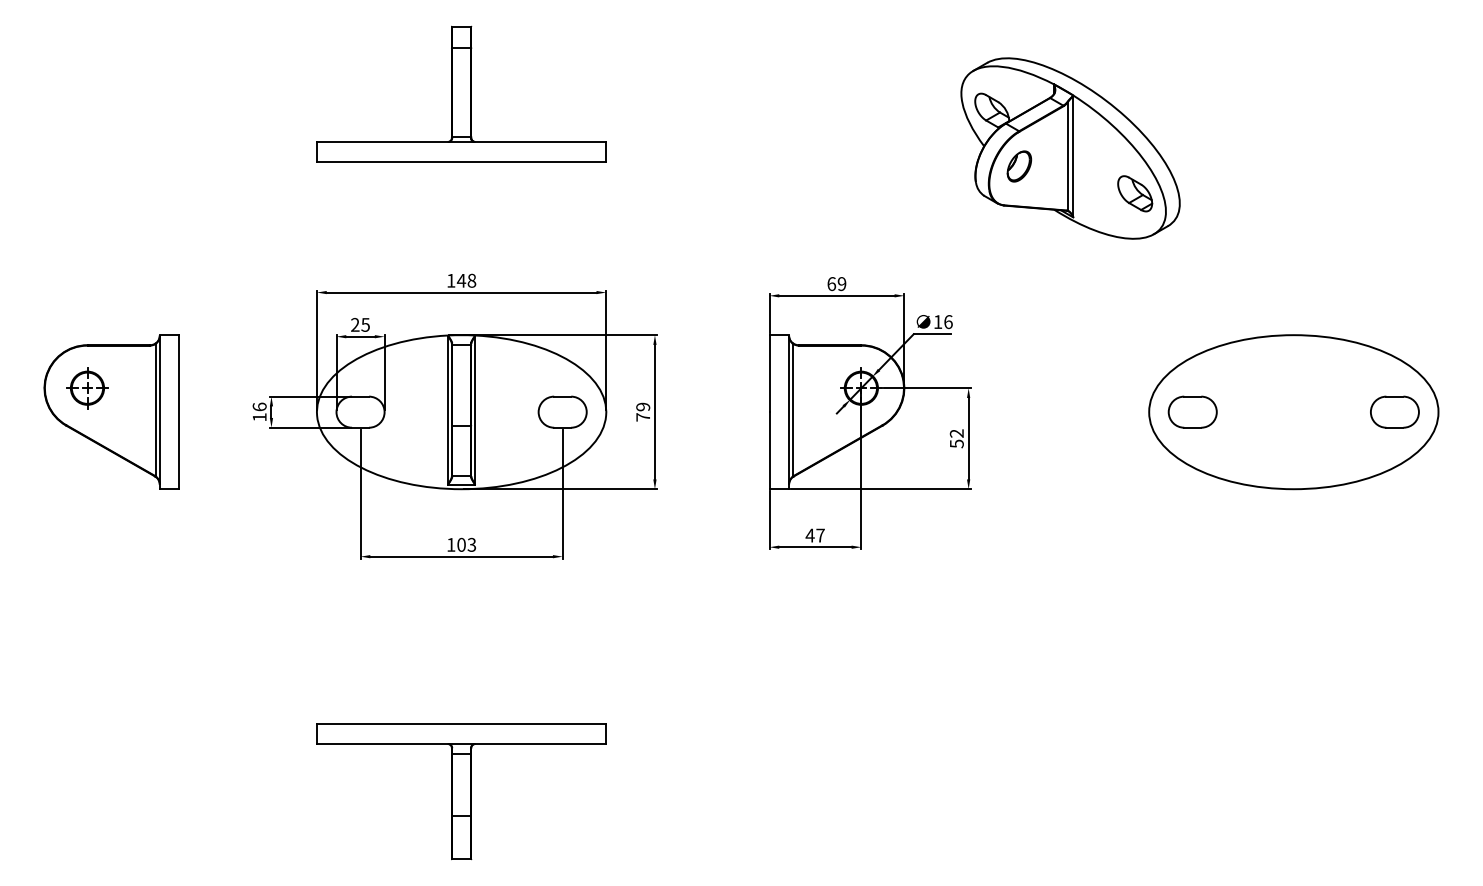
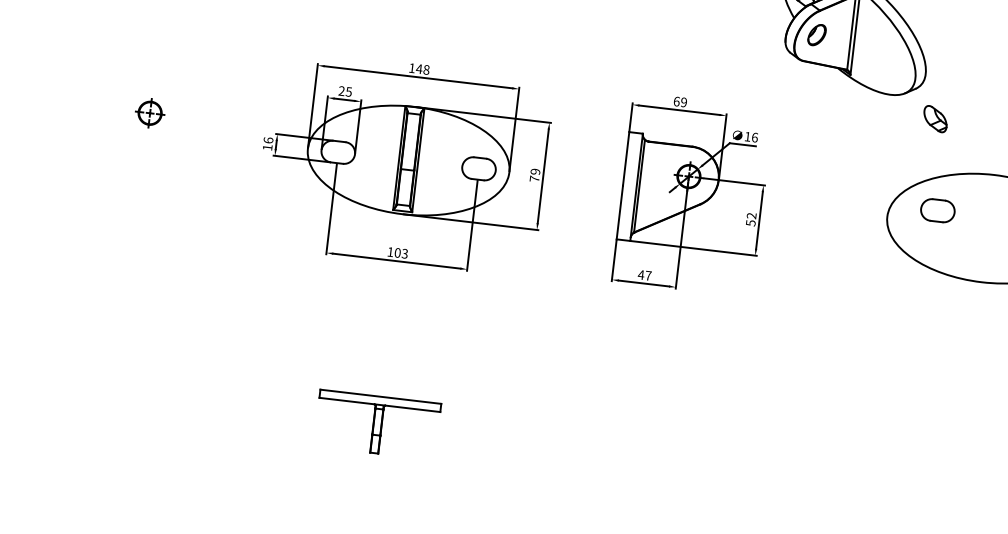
part: (1135, 193) -> (935, 118), moved
part: (111, 411) -> (164, 131), removed
part: (1192, 411) -> (937, 210), moved
part: (461, 791) -> (377, 424), size x0.6

